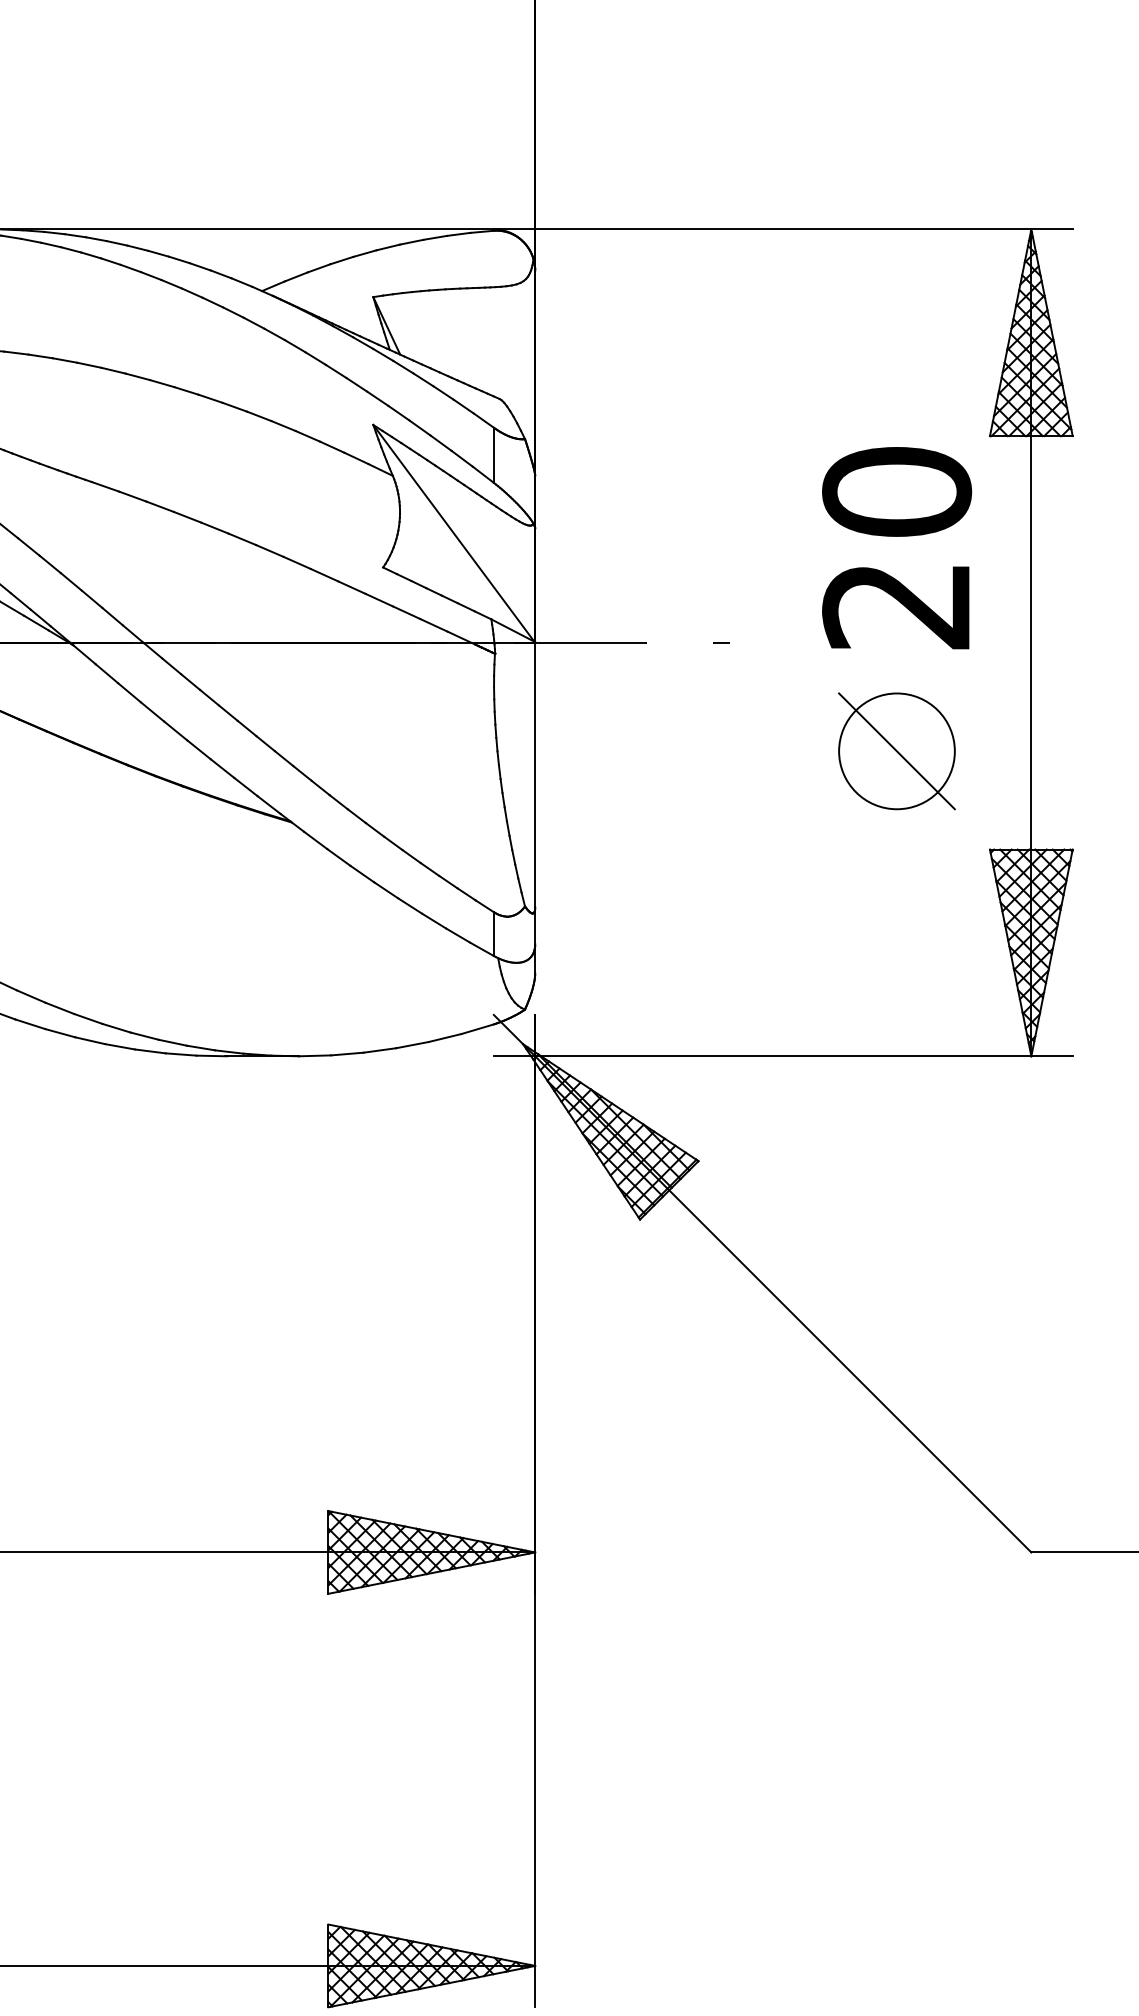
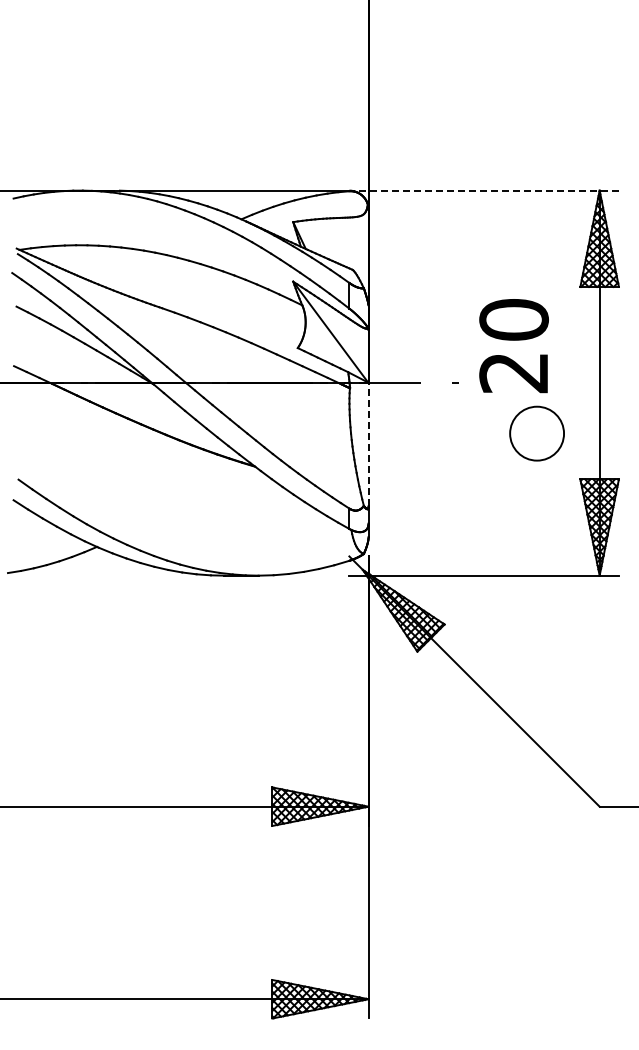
line: (784, 229) -> (484, 190), solid -> dashed
text: (895, 549) -> (513, 346), moved
line: (897, 750) -> (537, 433), removed
line: (534, 774) -> (368, 444), solid -> dashed

